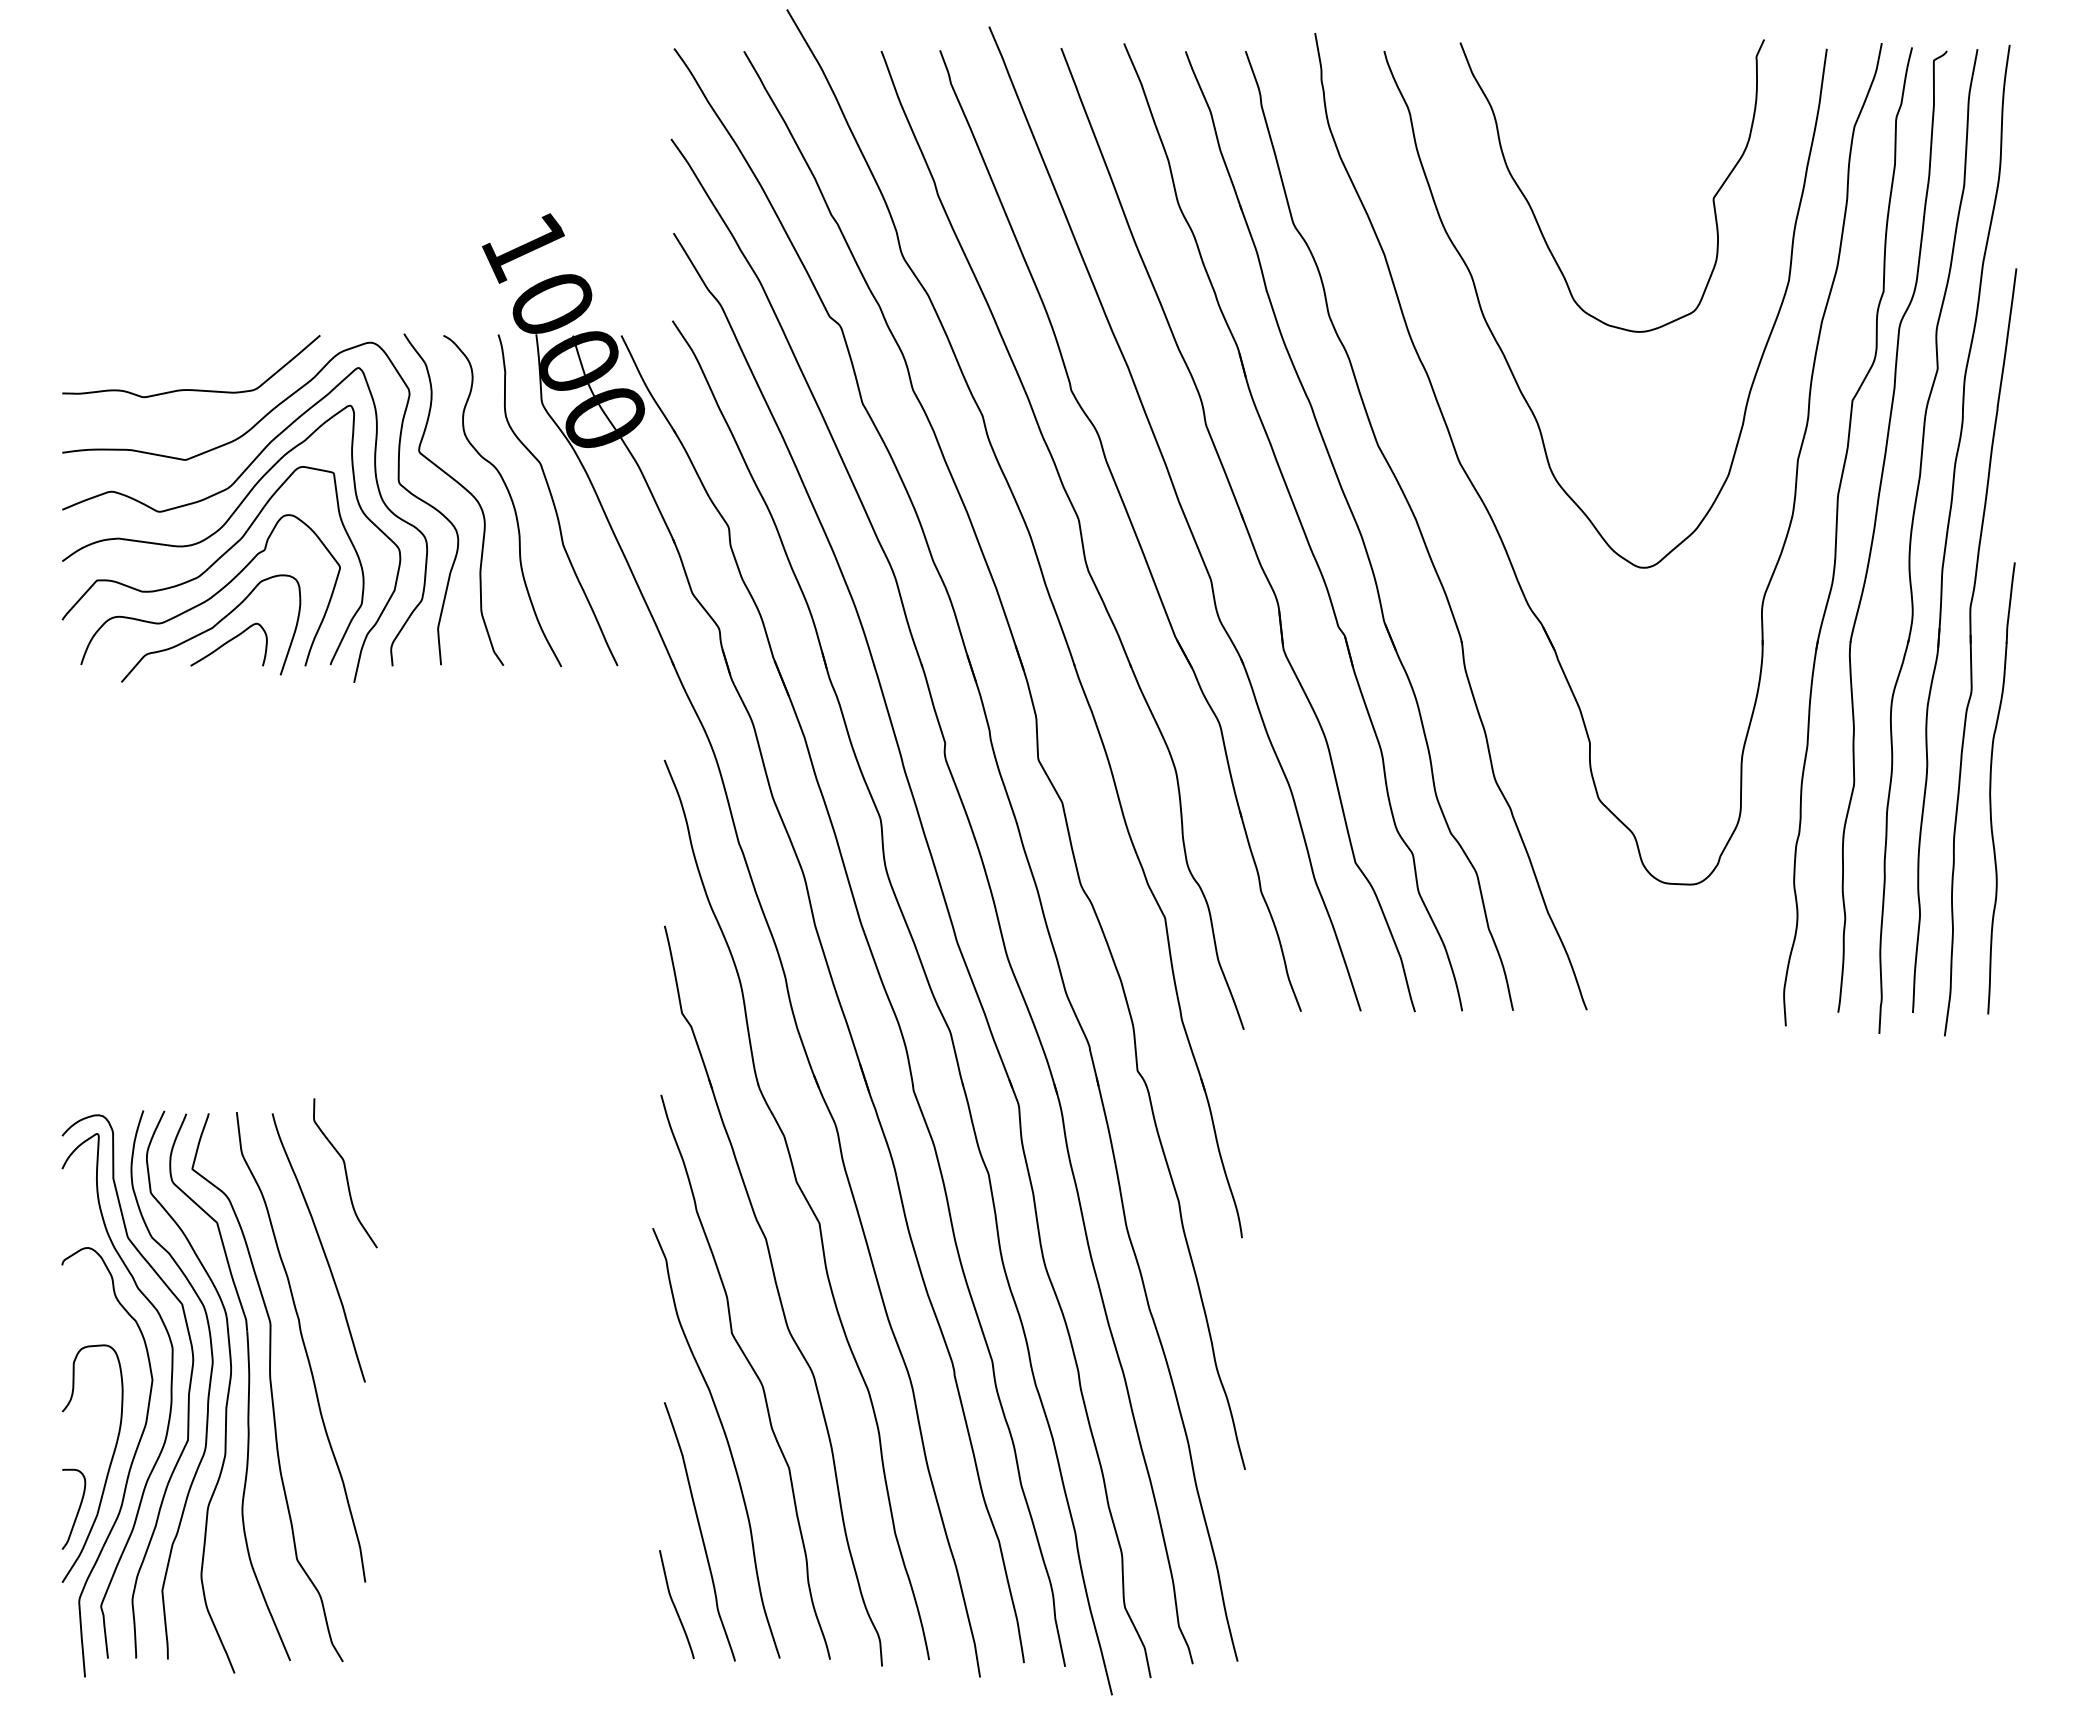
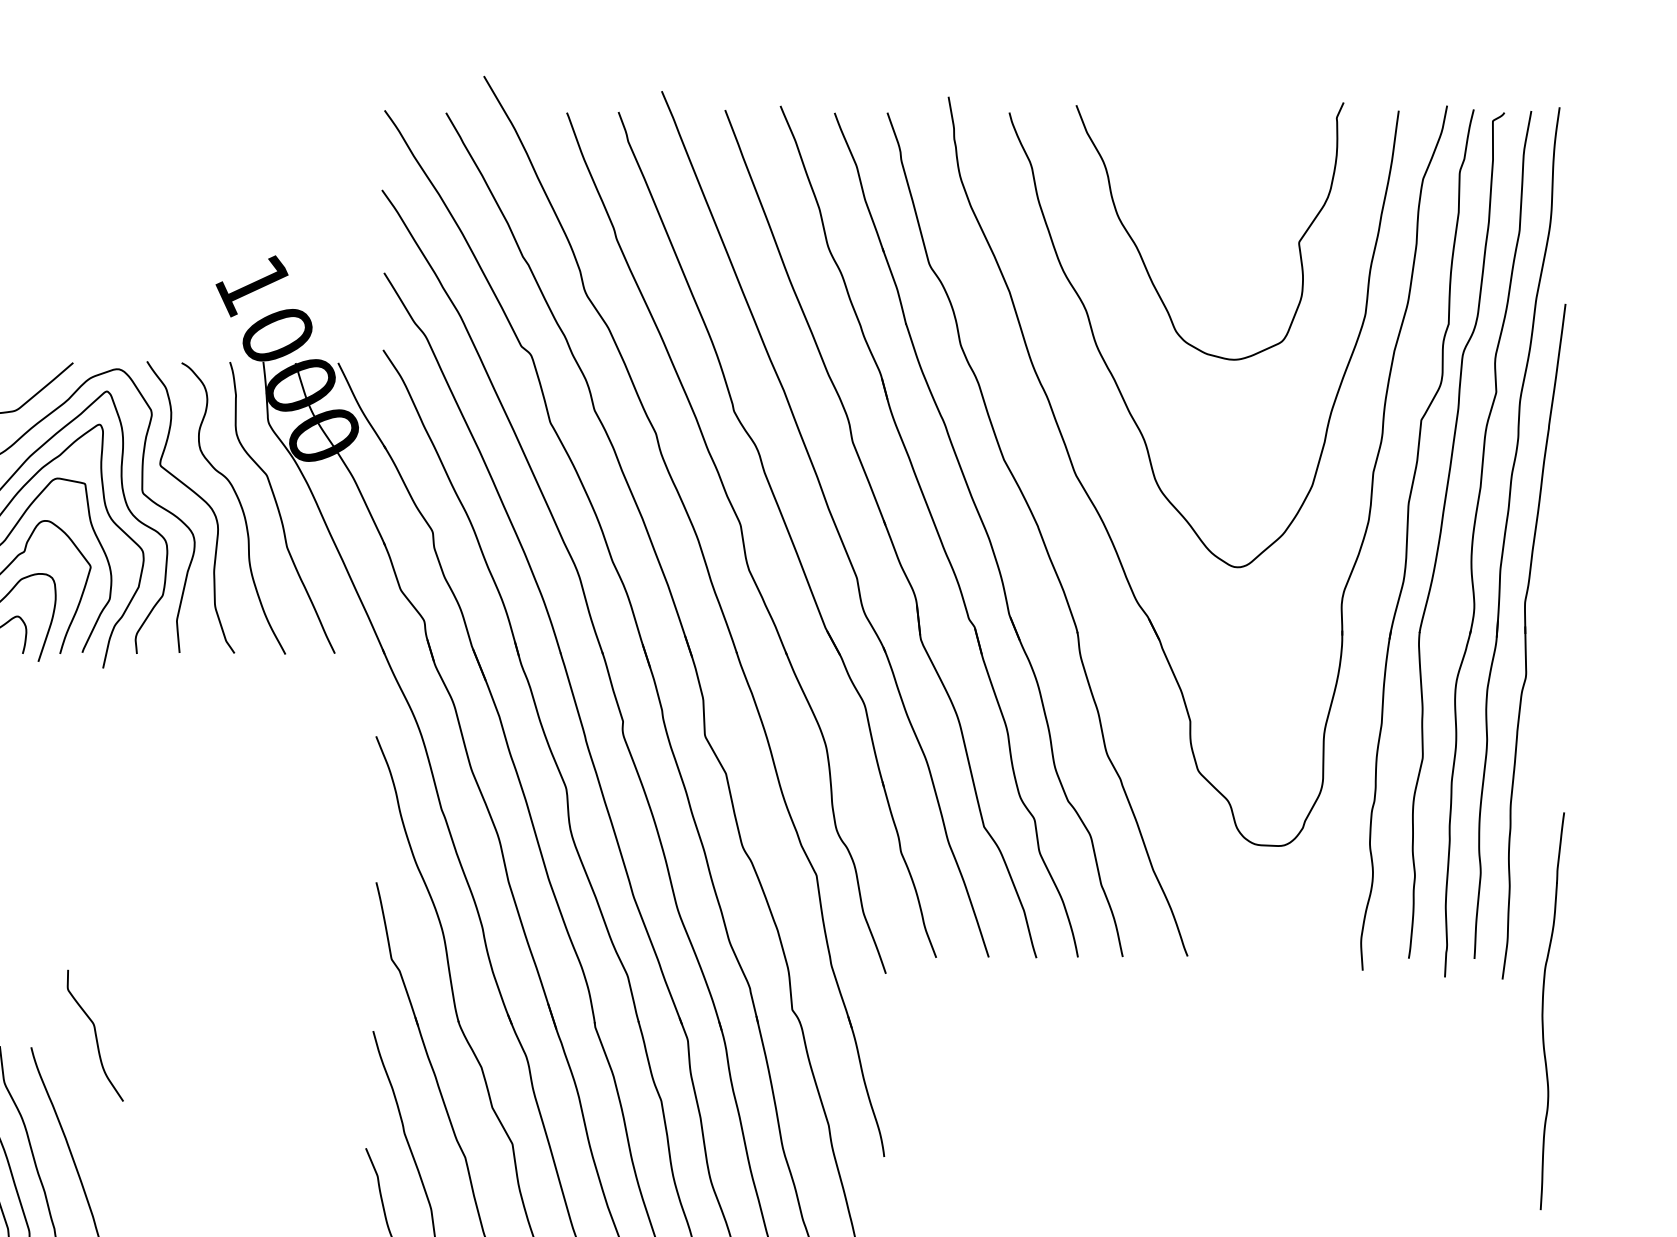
part: (1991, 788) -> (1543, 1011), moved
curve: (345, 1173) -> (95, 1035), moved

